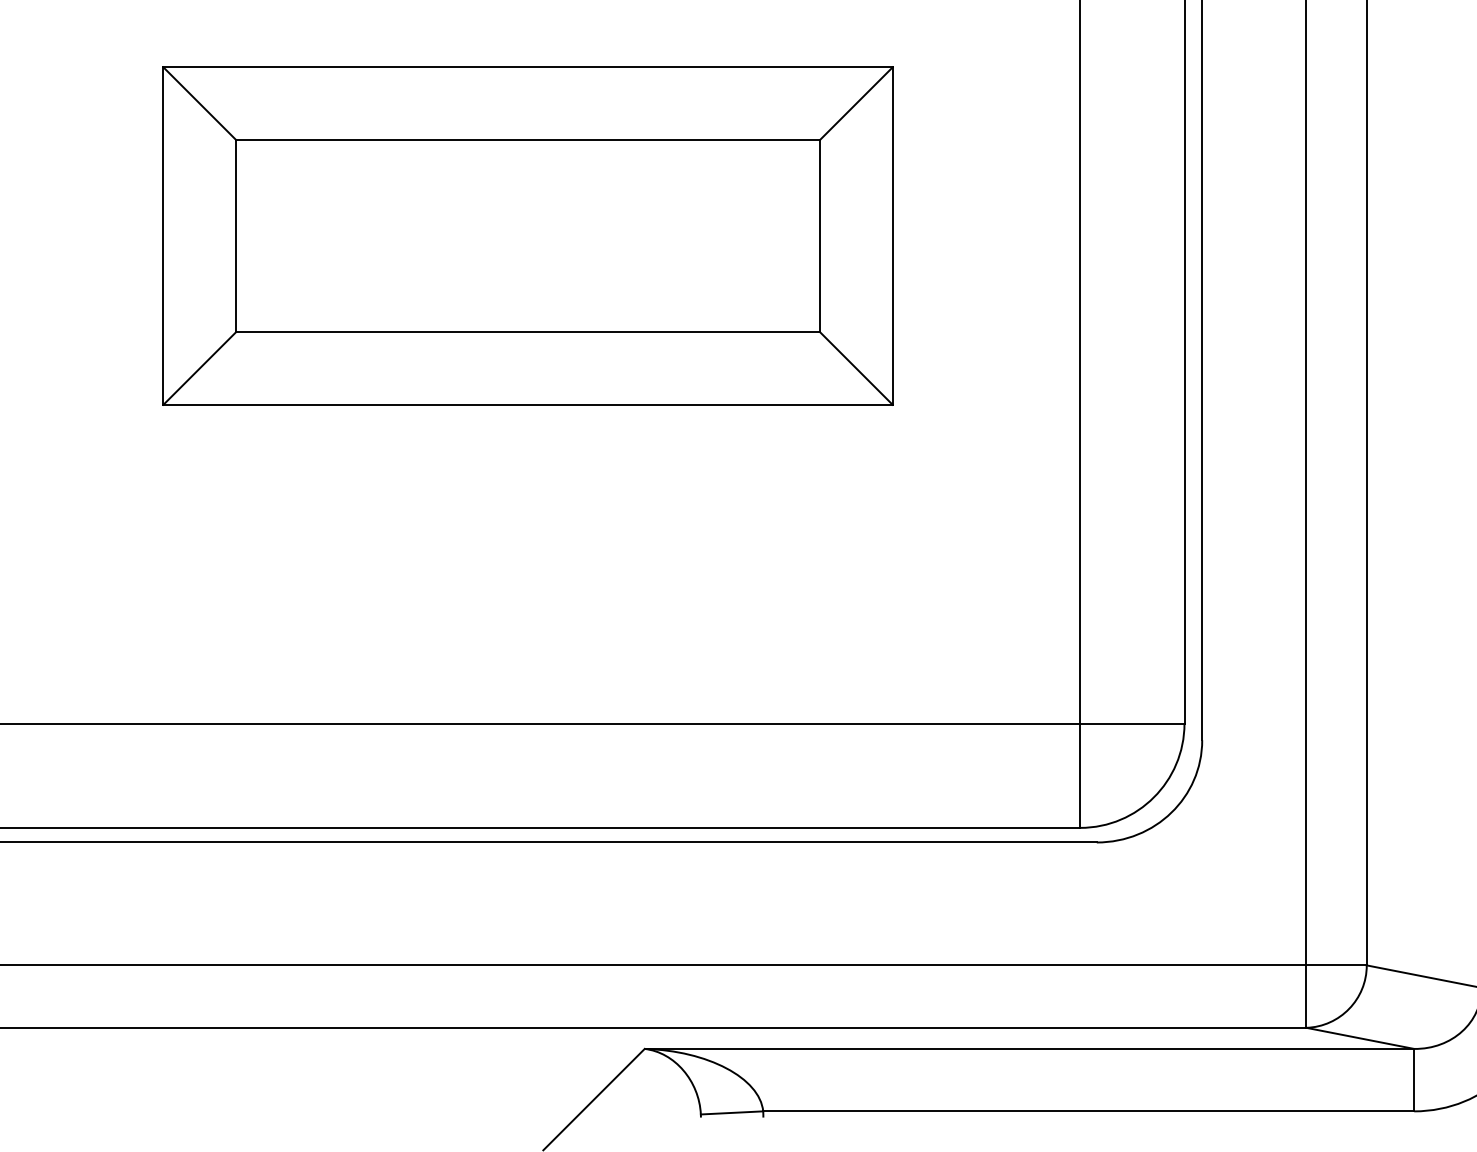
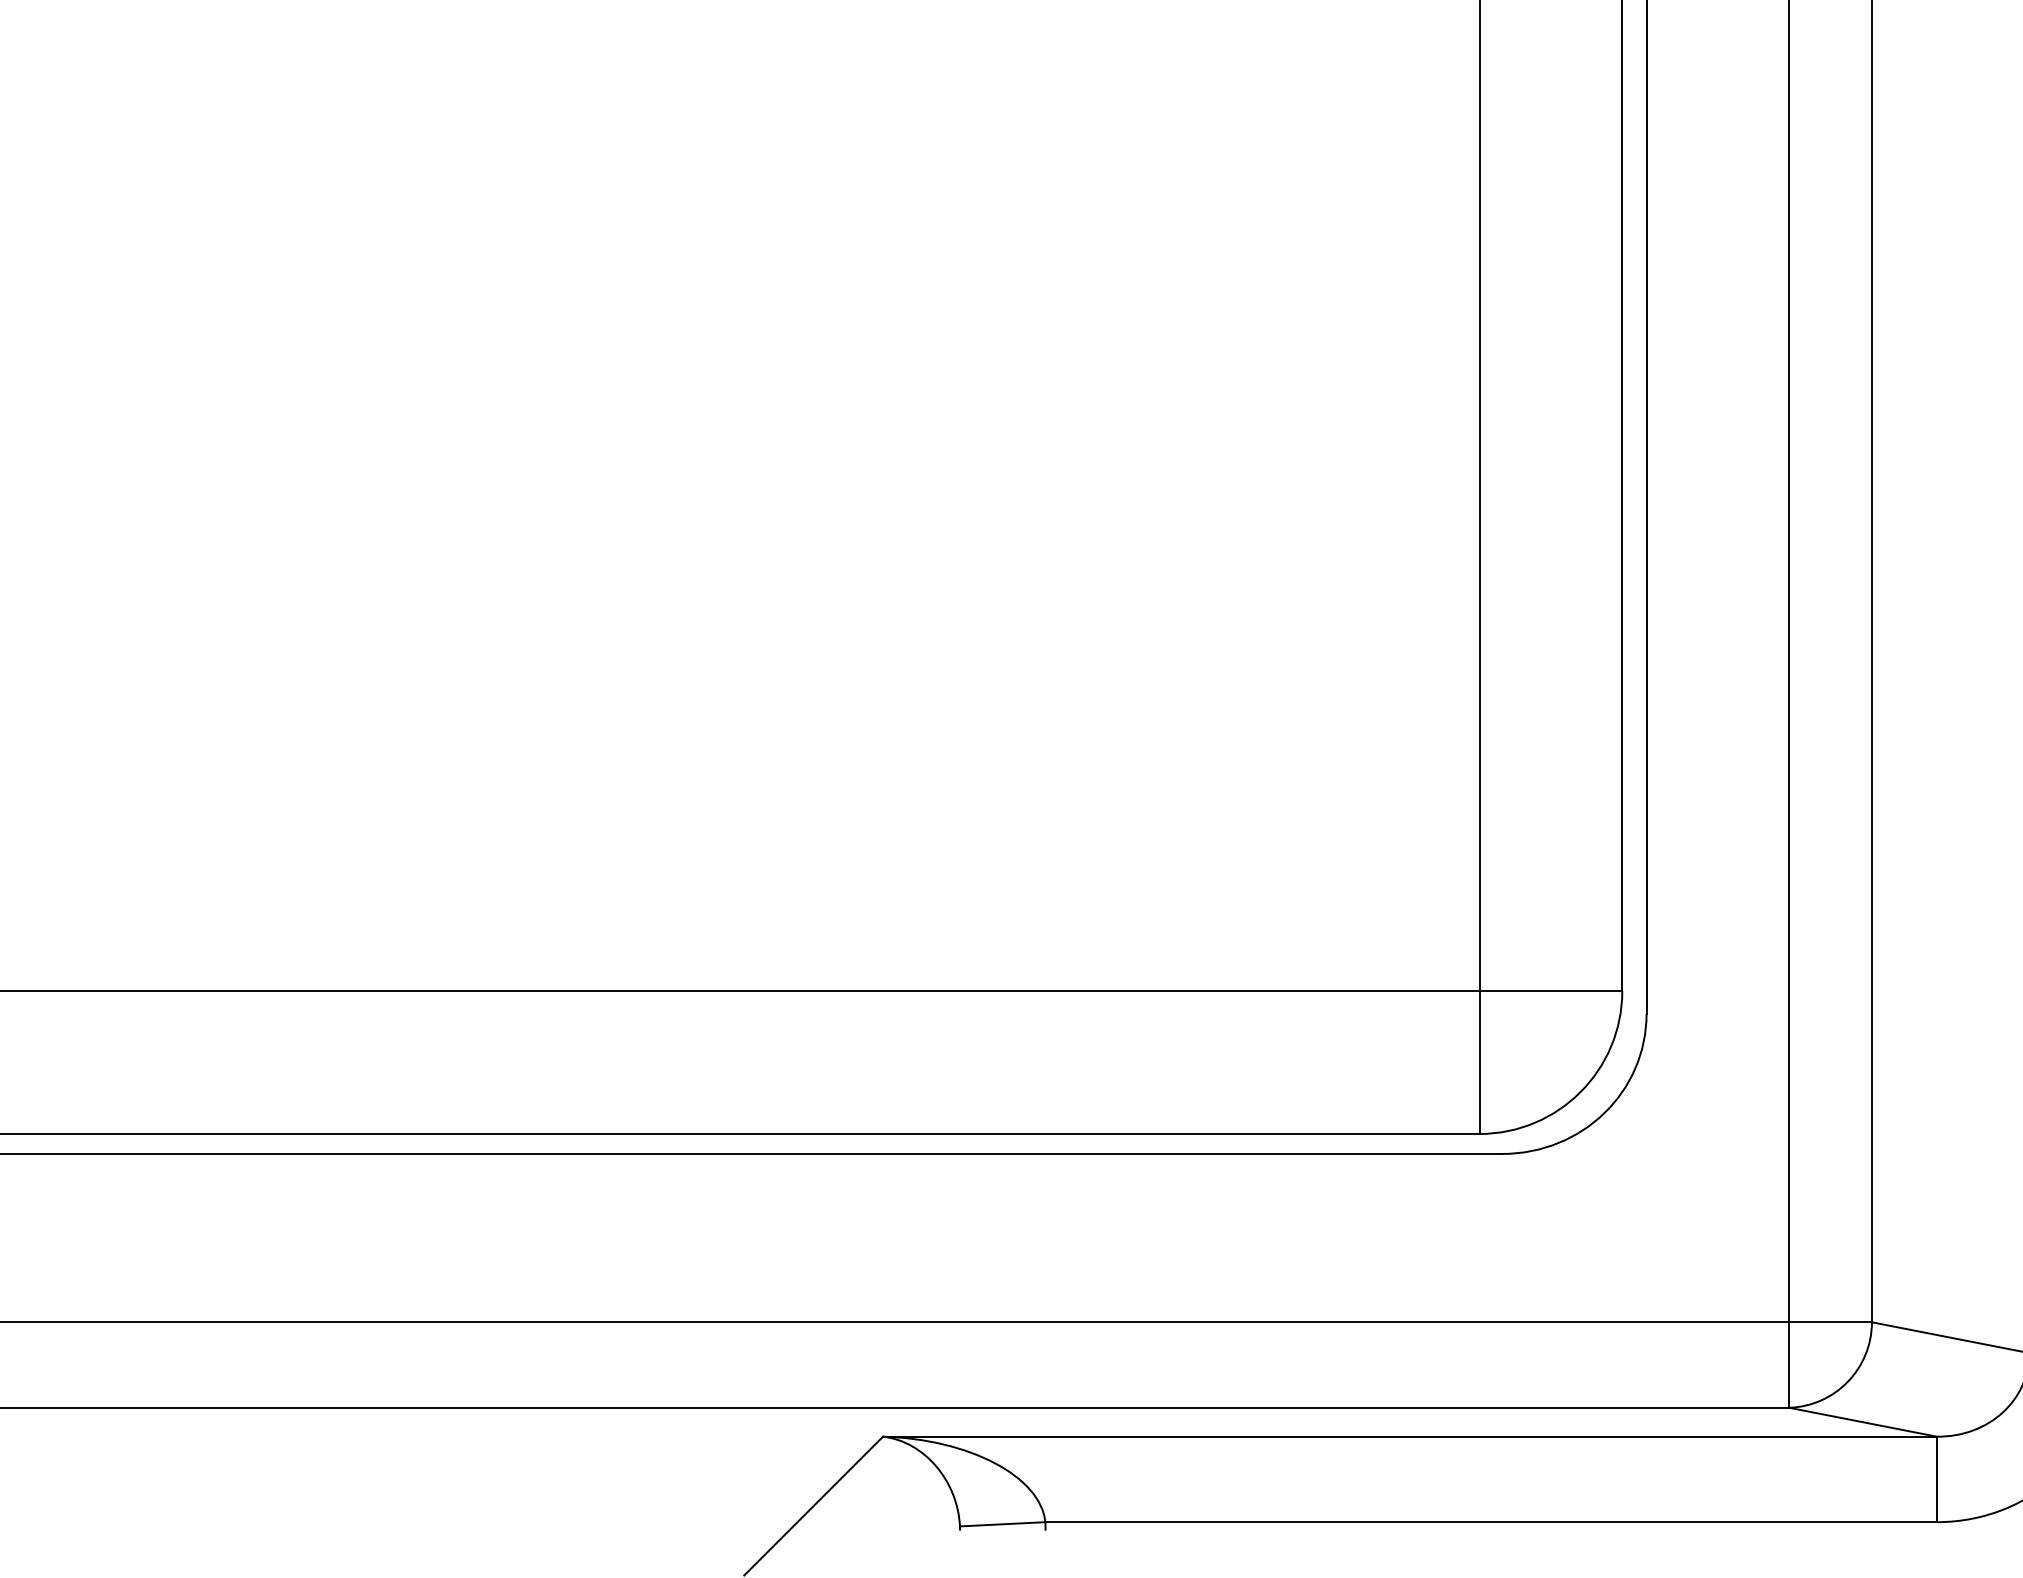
part: (527, 236) -> (722, 323), removed

